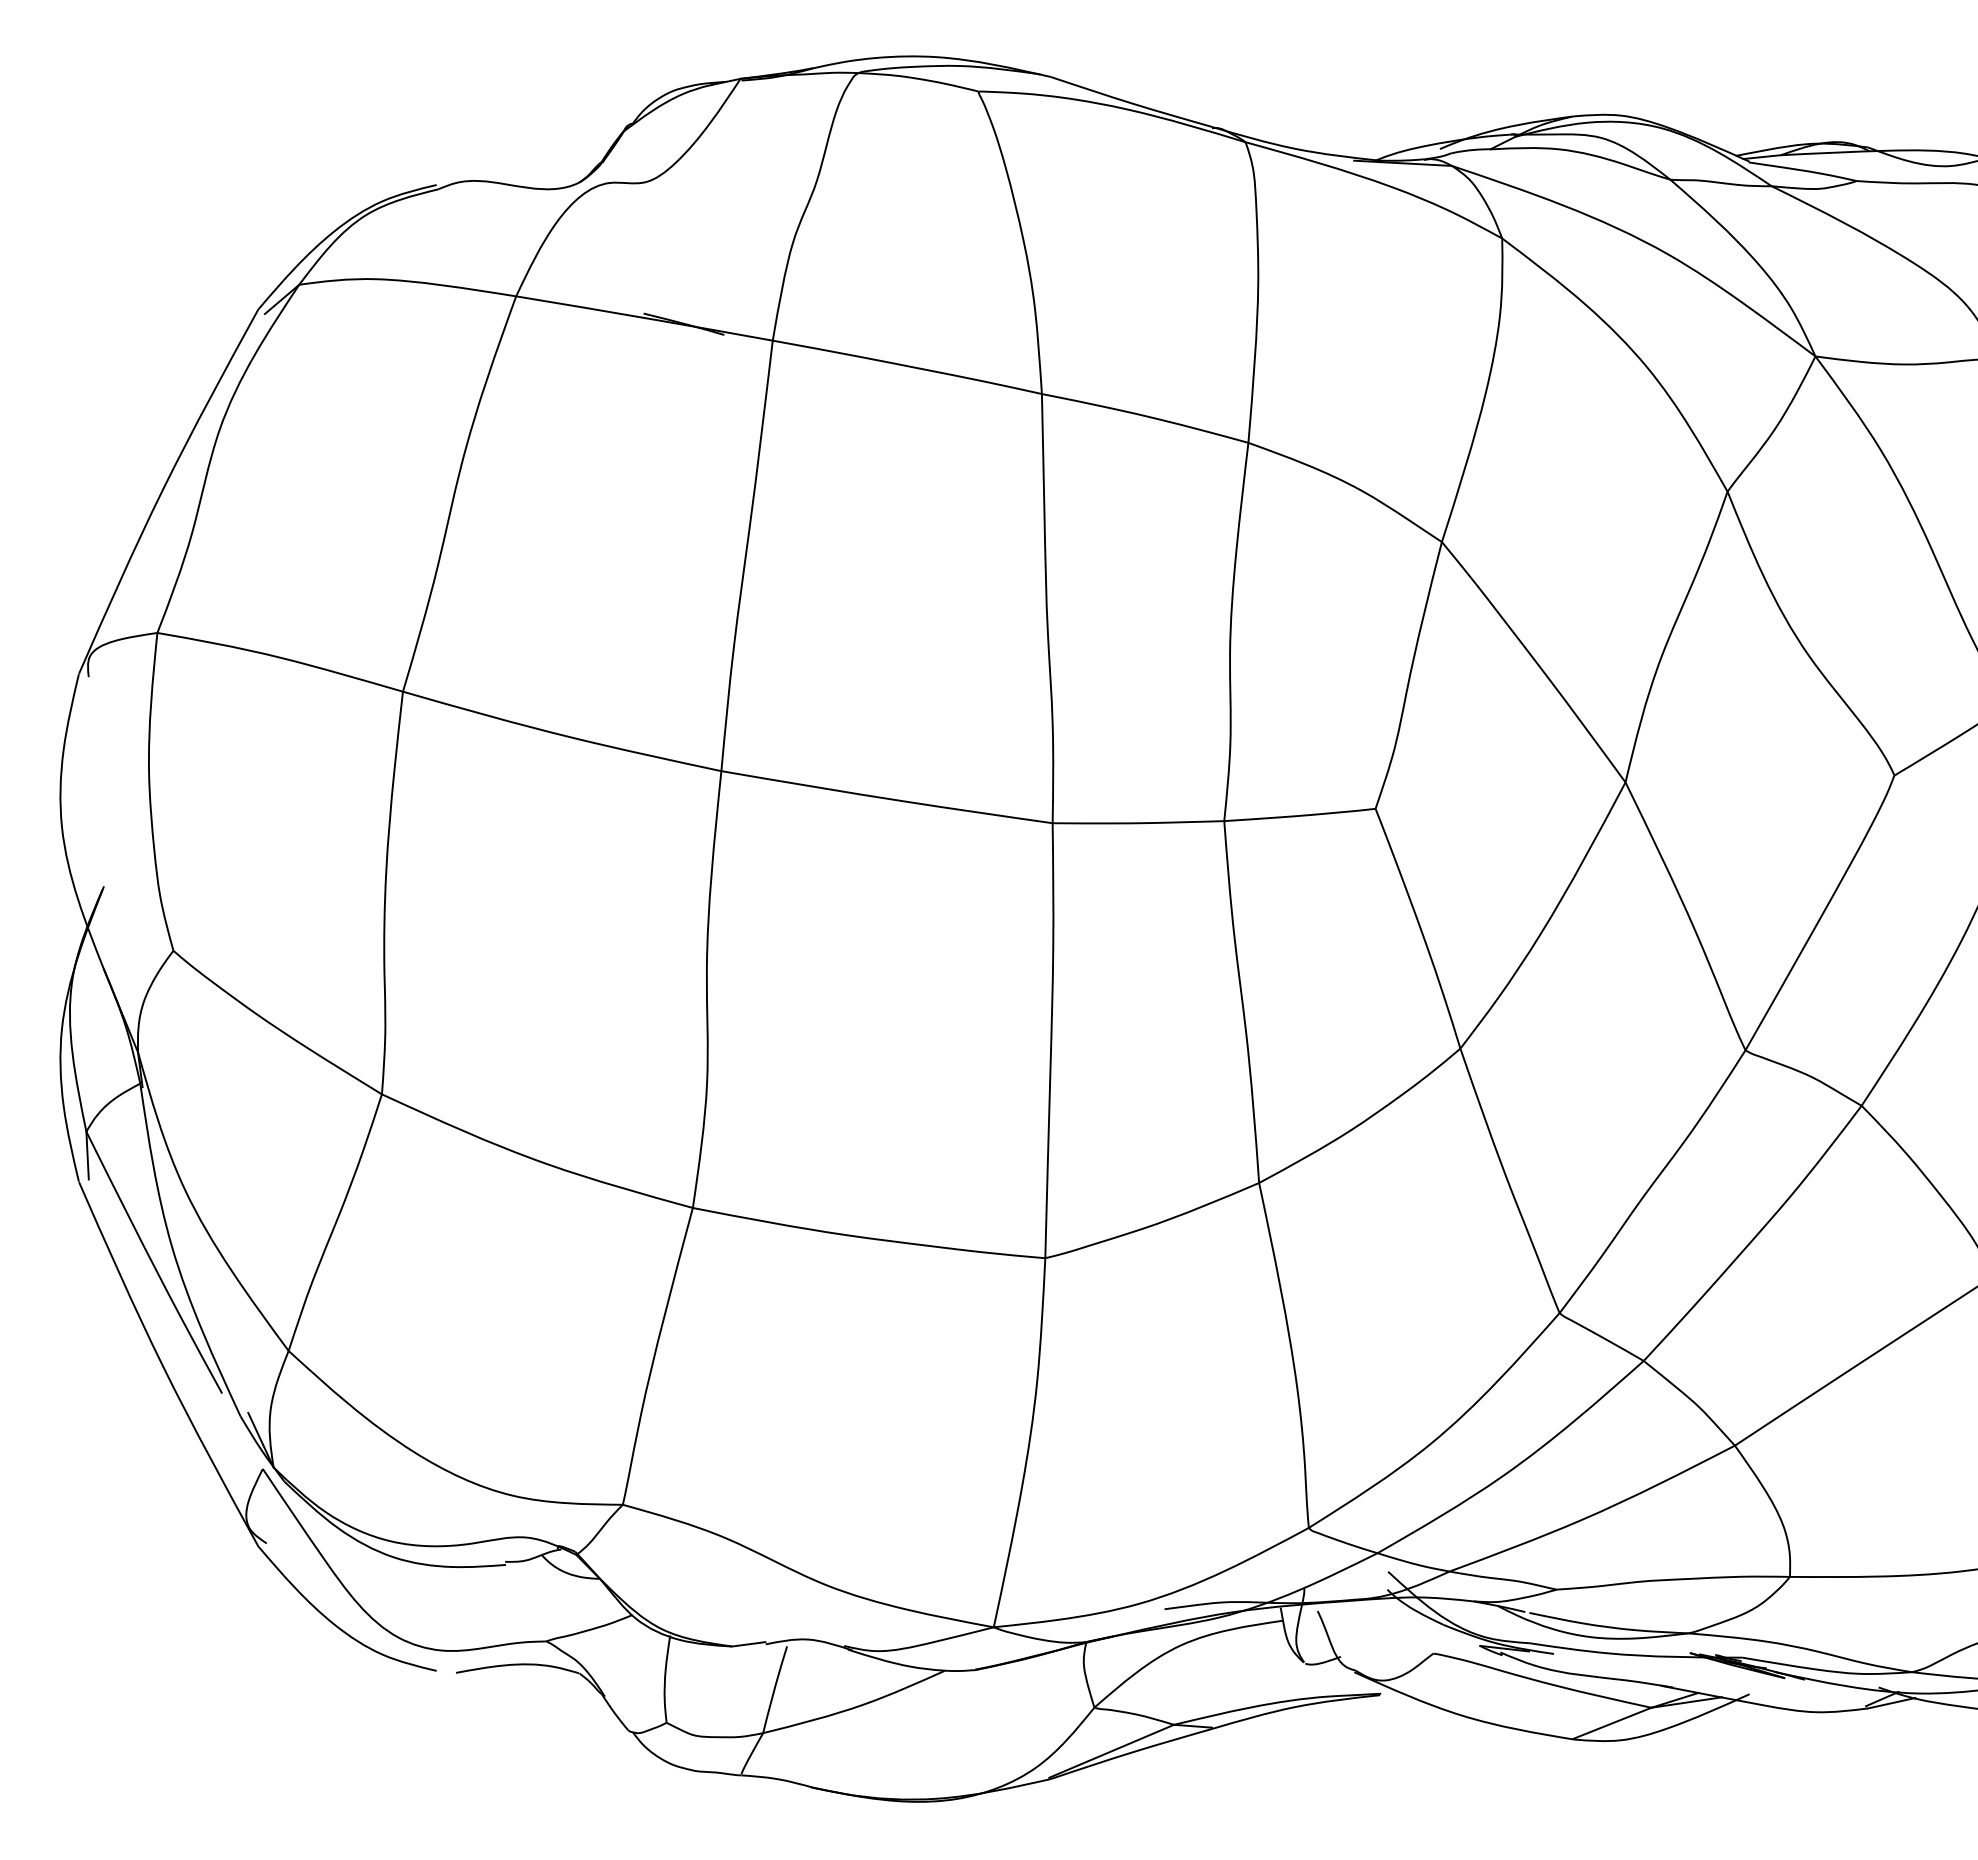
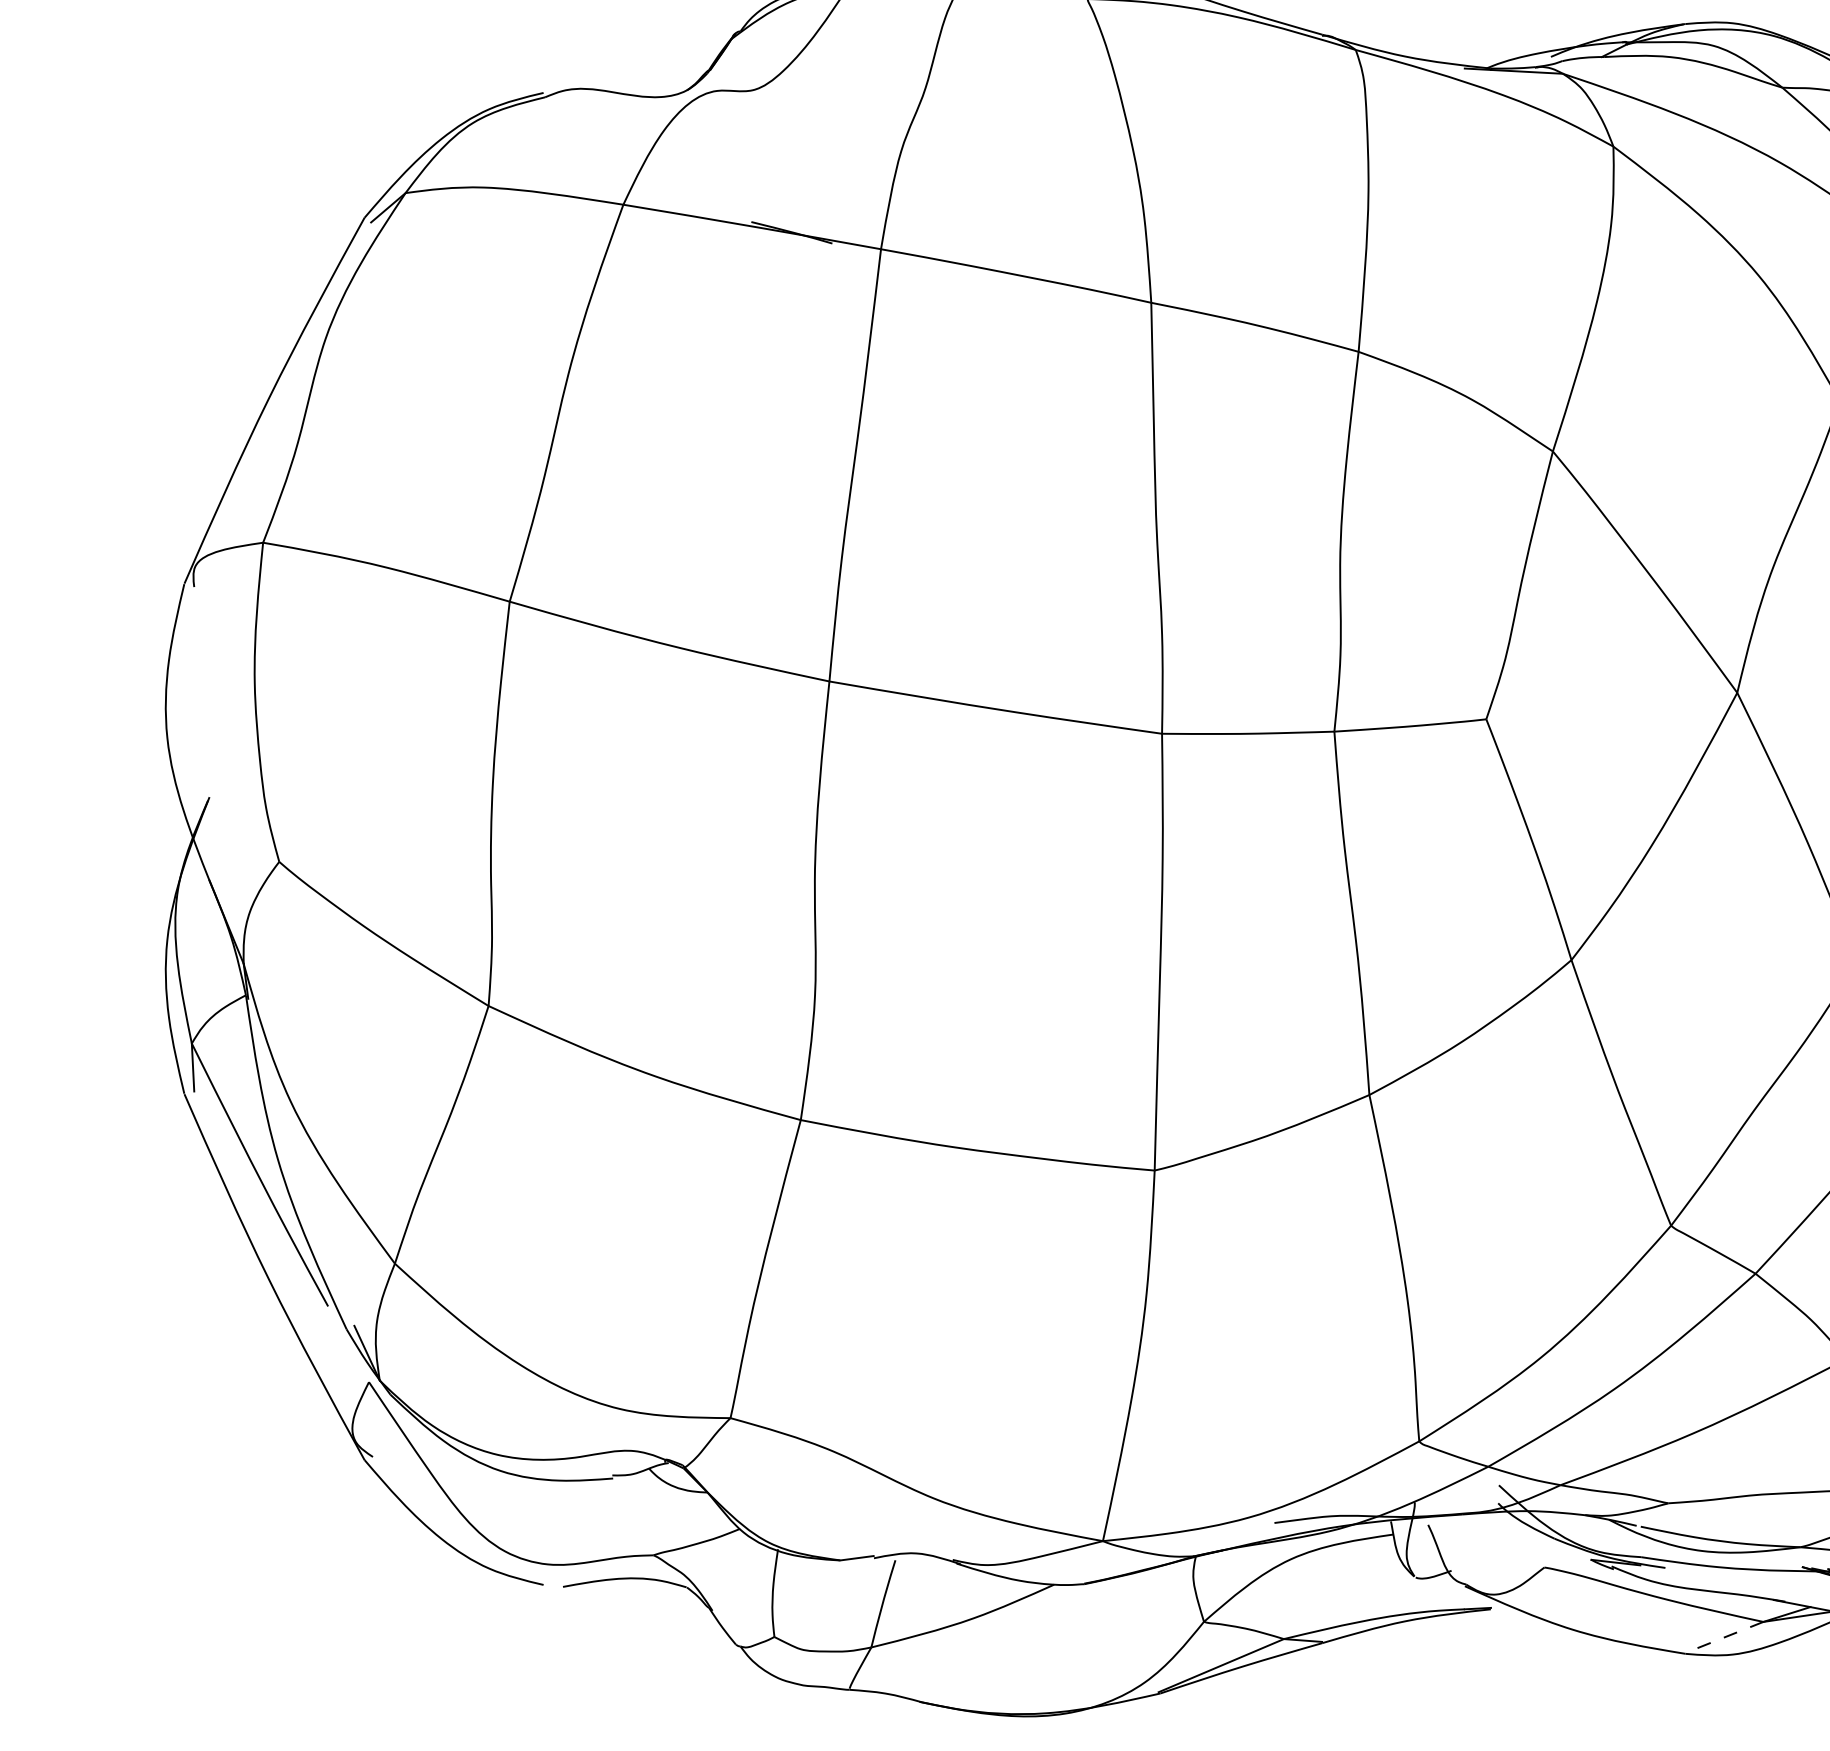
line: (1612, 1723) -> (1724, 1637), solid -> dashed

